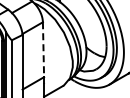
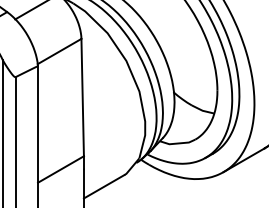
line: (43, 50) -> (82, 99), dashed -> solid

